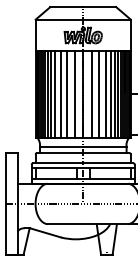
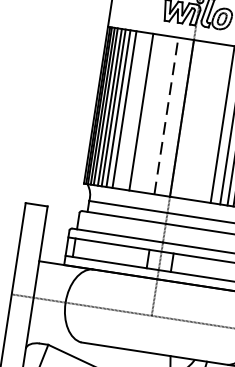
line: (55, 94) -> (131, 110), removed
line: (67, 94) -> (153, 113), removed
line: (74, 94) -> (166, 115), solid -> dashed
line: (91, 94) -> (196, 120), removed
line: (99, 94) -> (211, 122), removed

